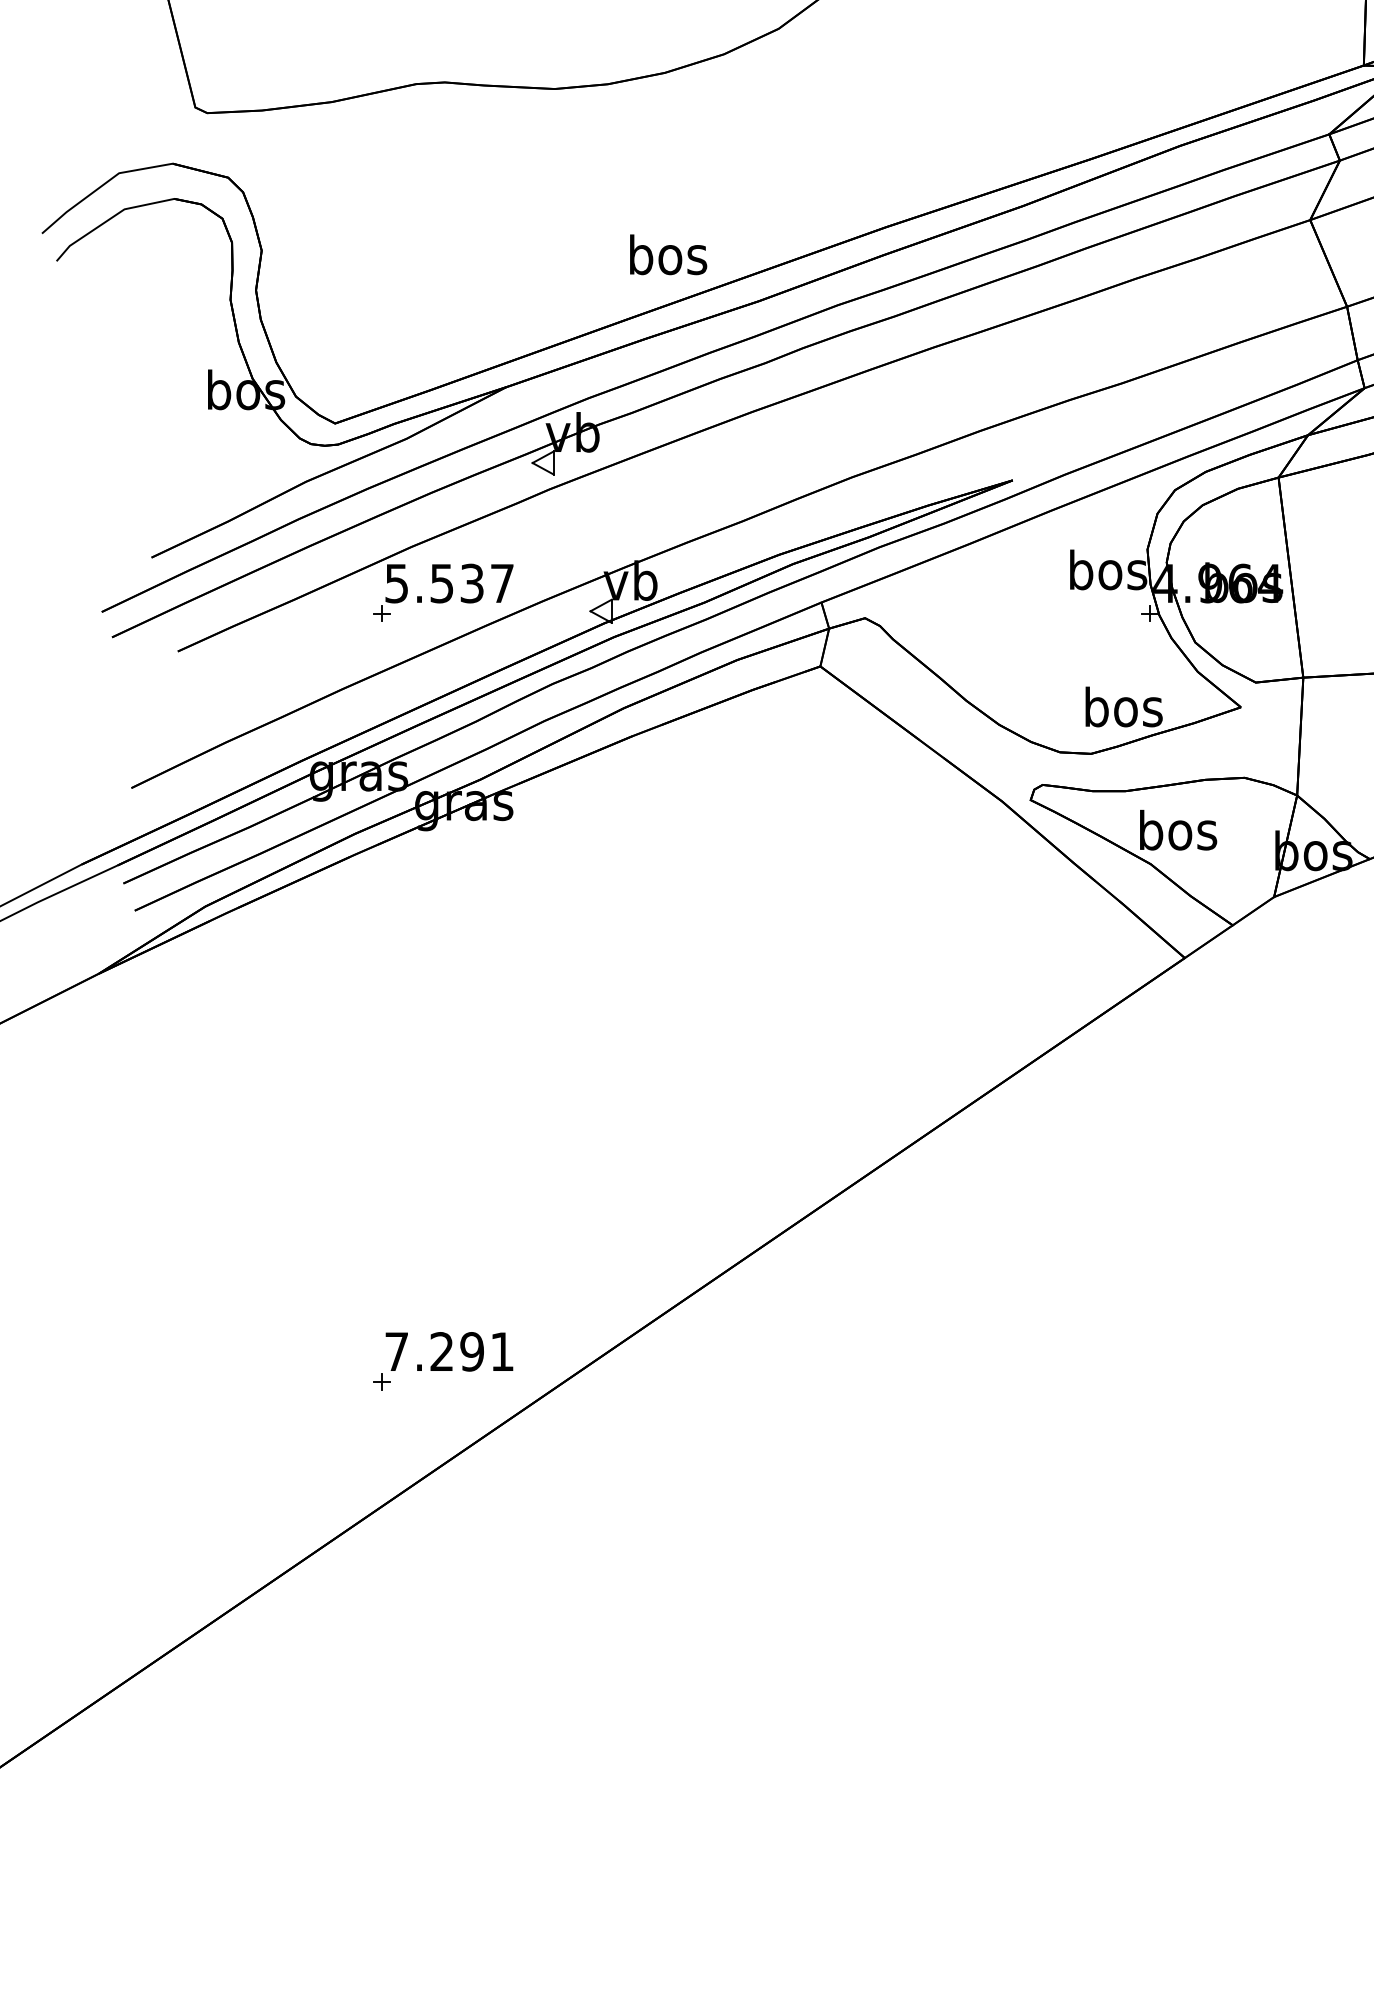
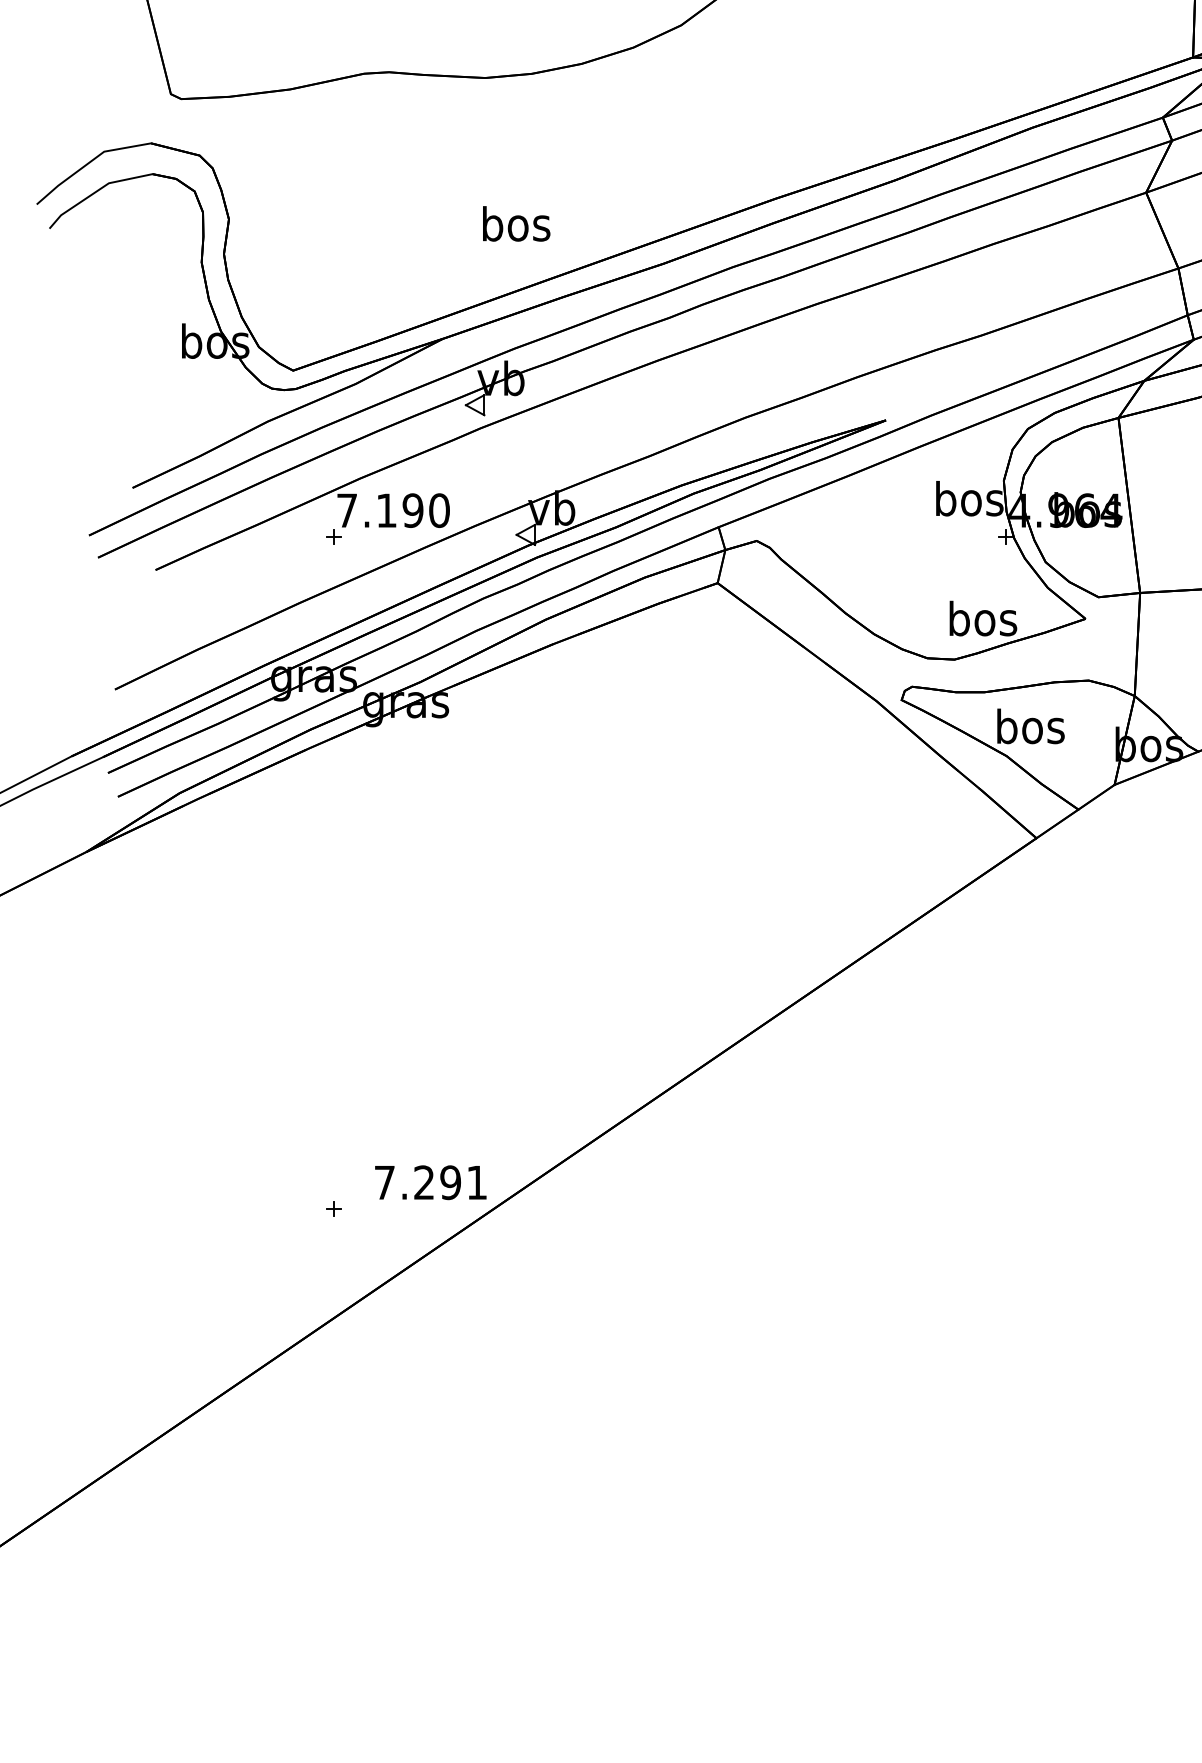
text: (668, 254) -> (516, 223), moved
text: (449, 583) -> (393, 510), 5.537 -> 7.190
text: (449, 1351) -> (430, 1182), moved

